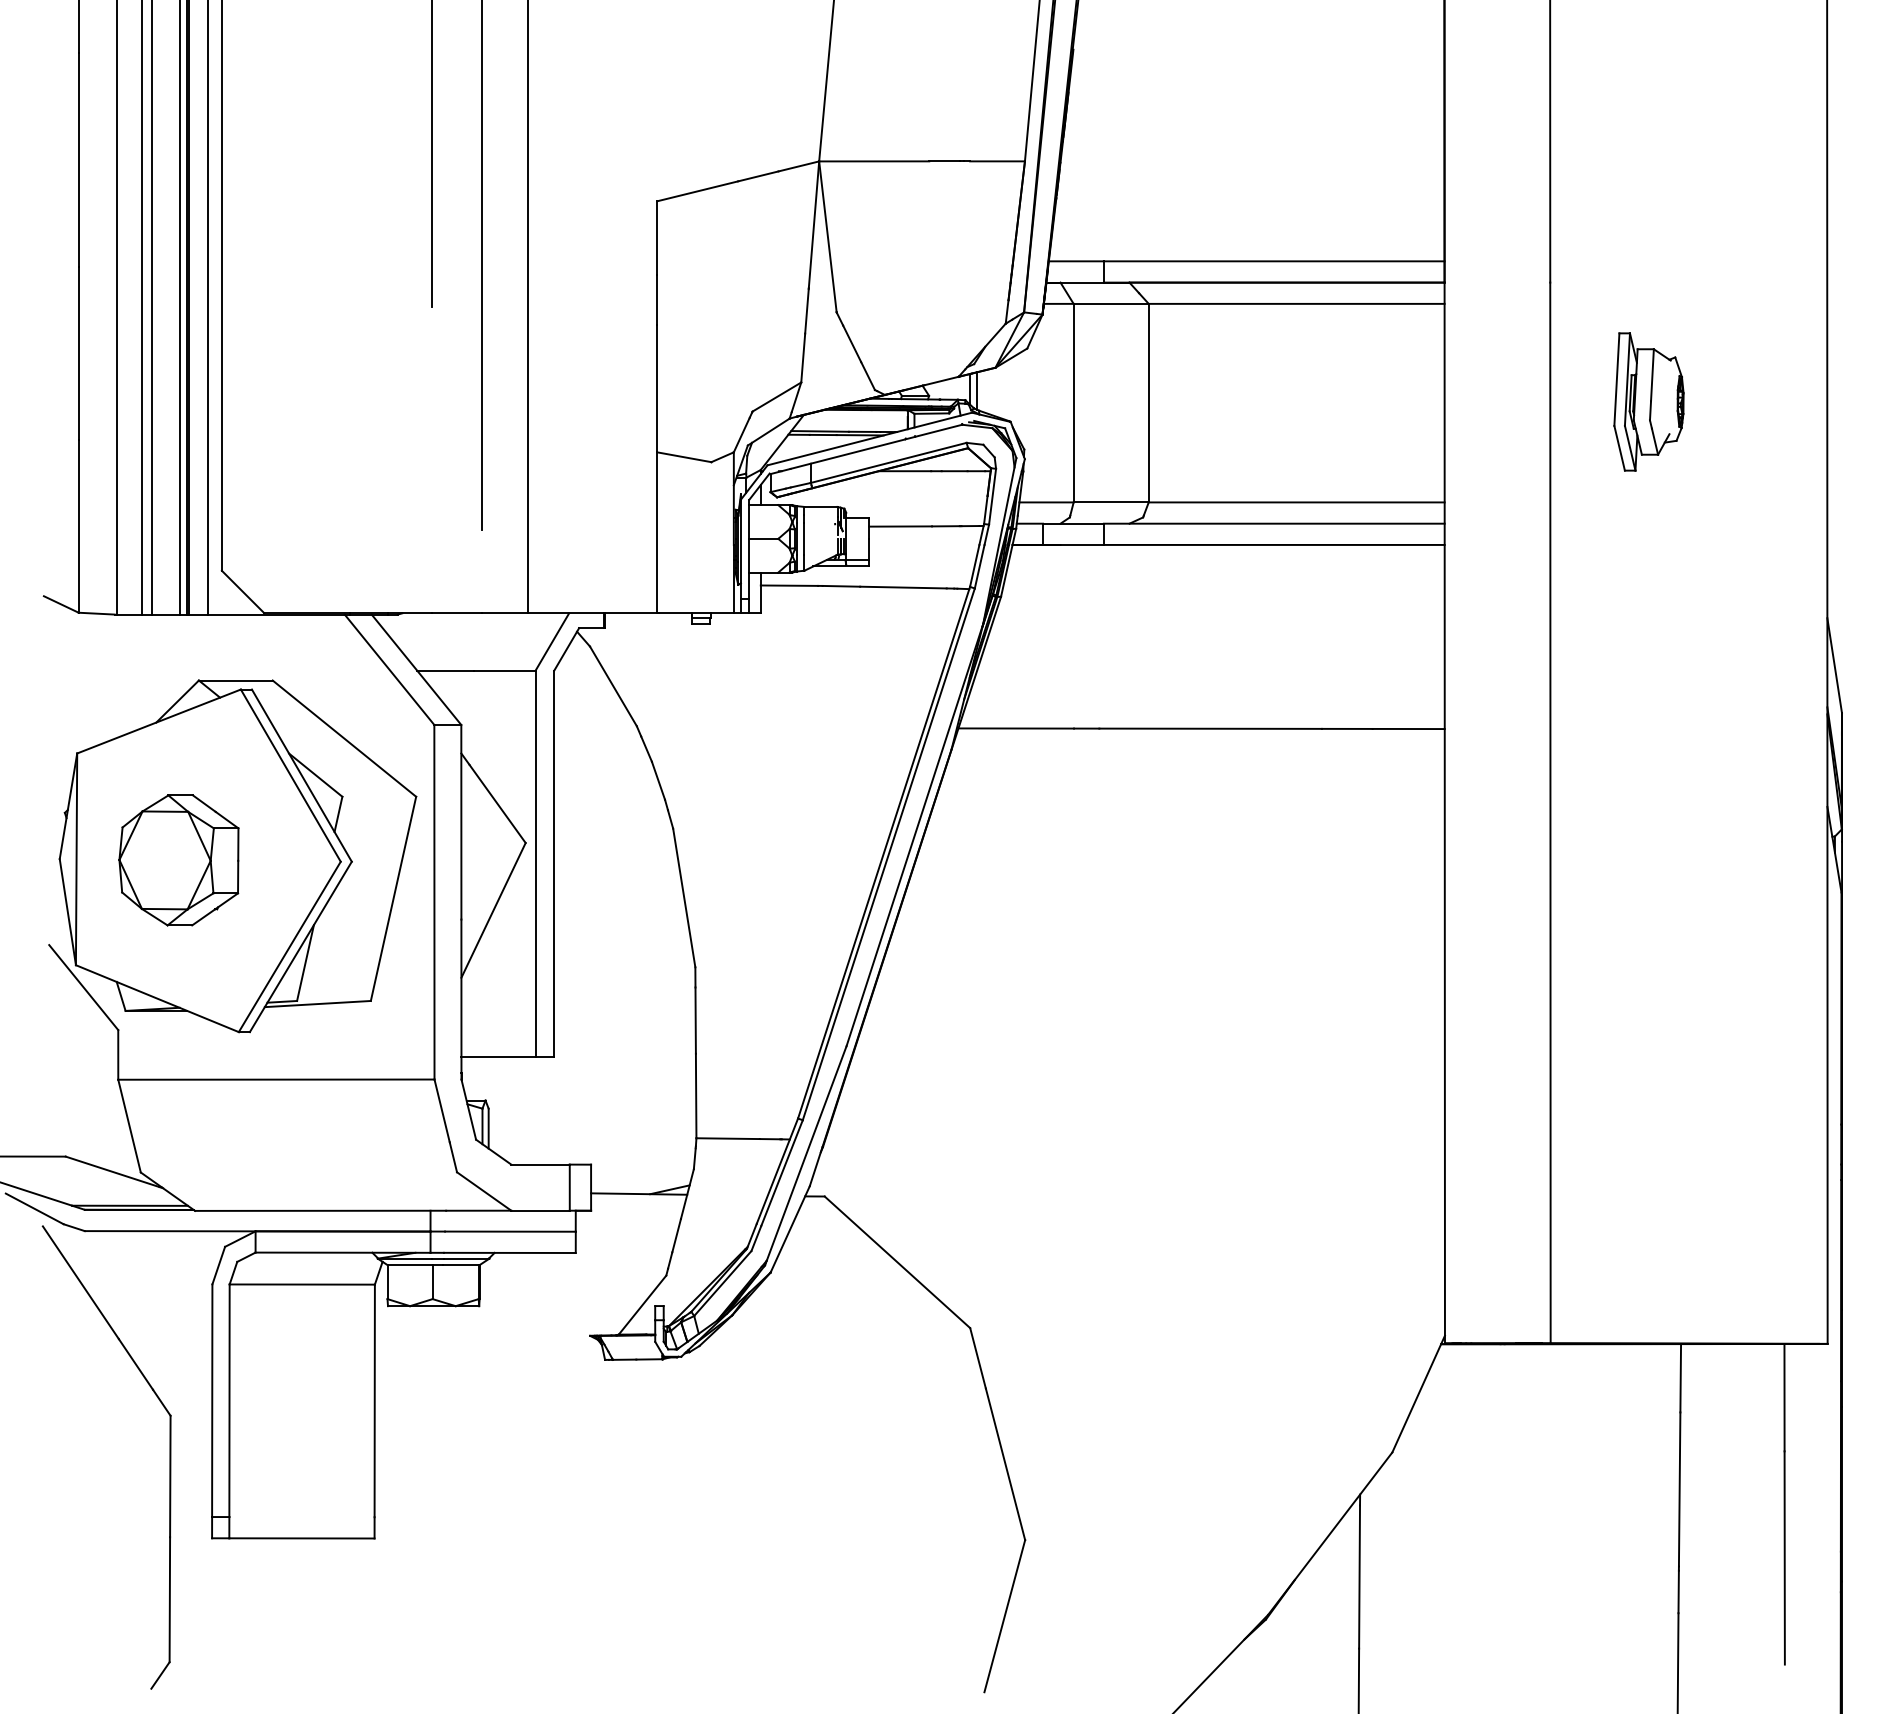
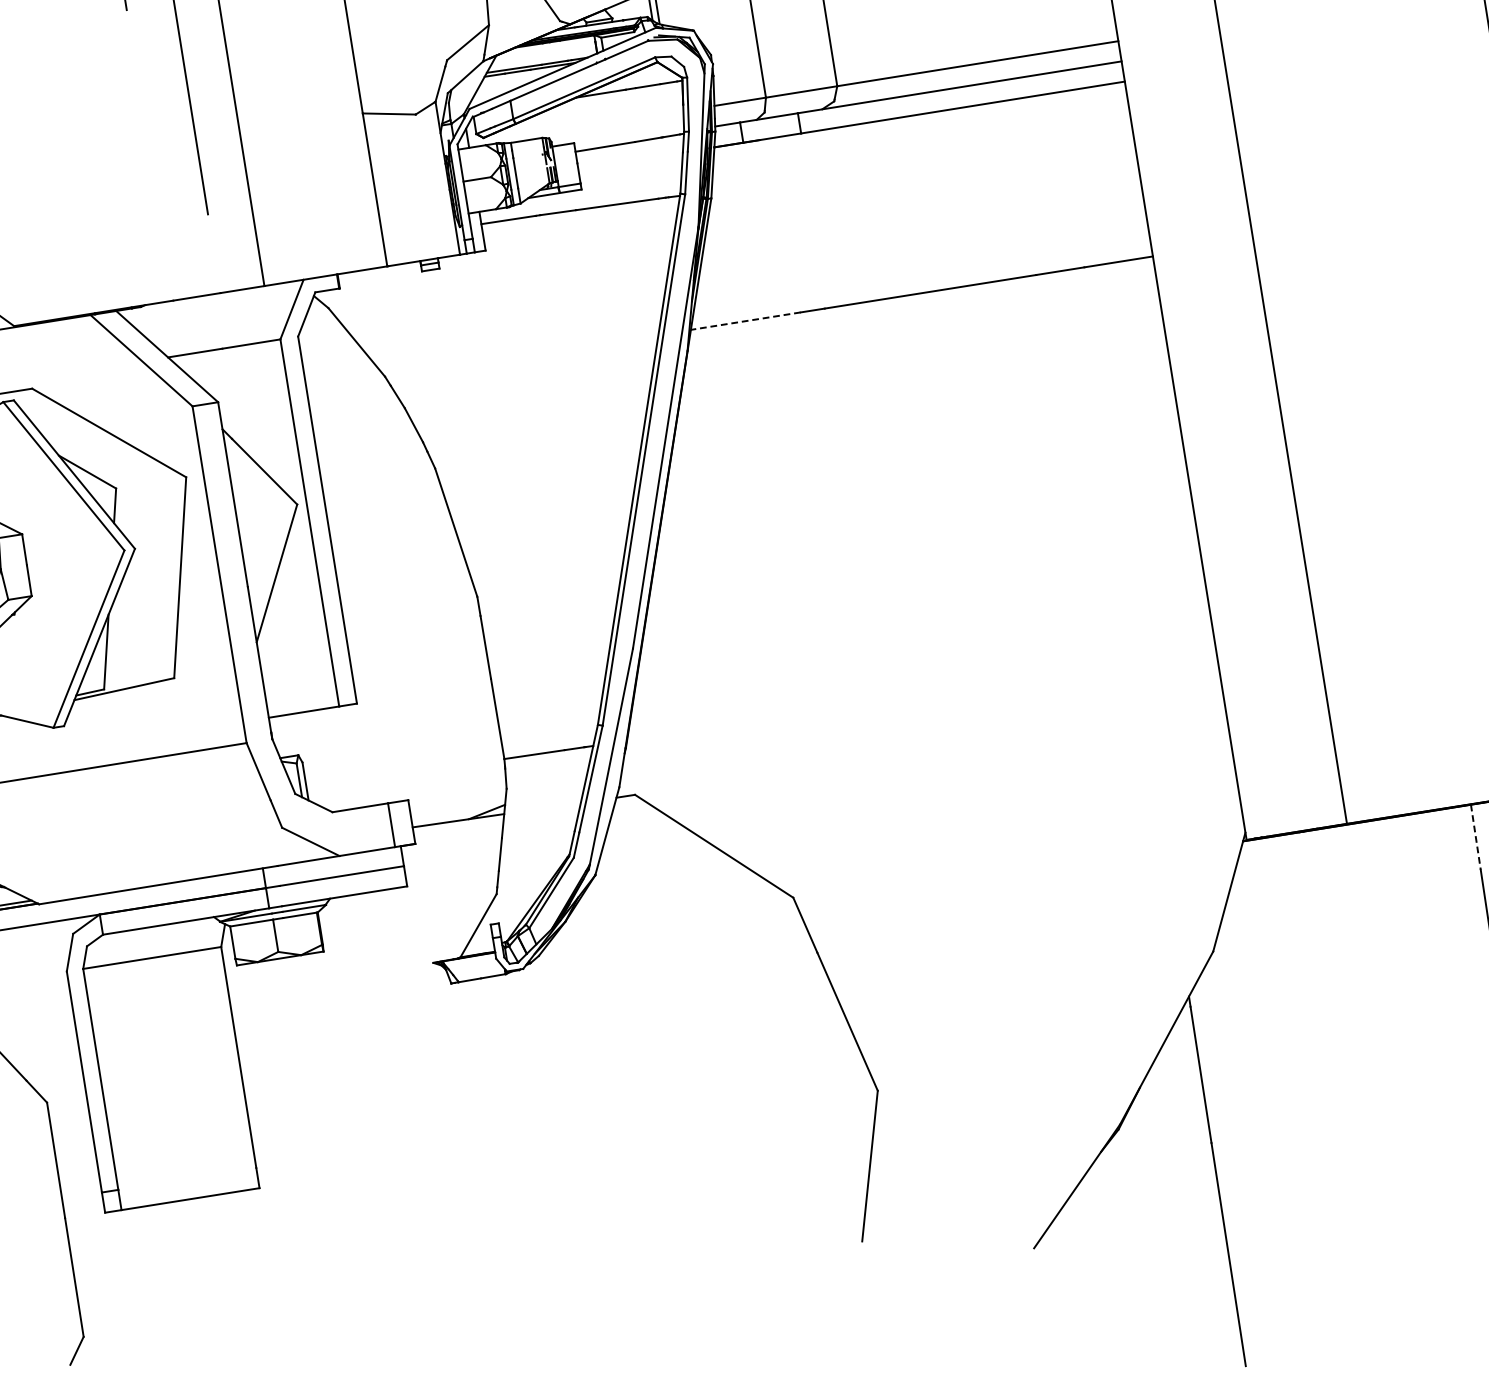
line: (1016, 728) -> (746, 321), solid -> dashed
line: (1680, 1378) -> (1475, 837), solid -> dashed

